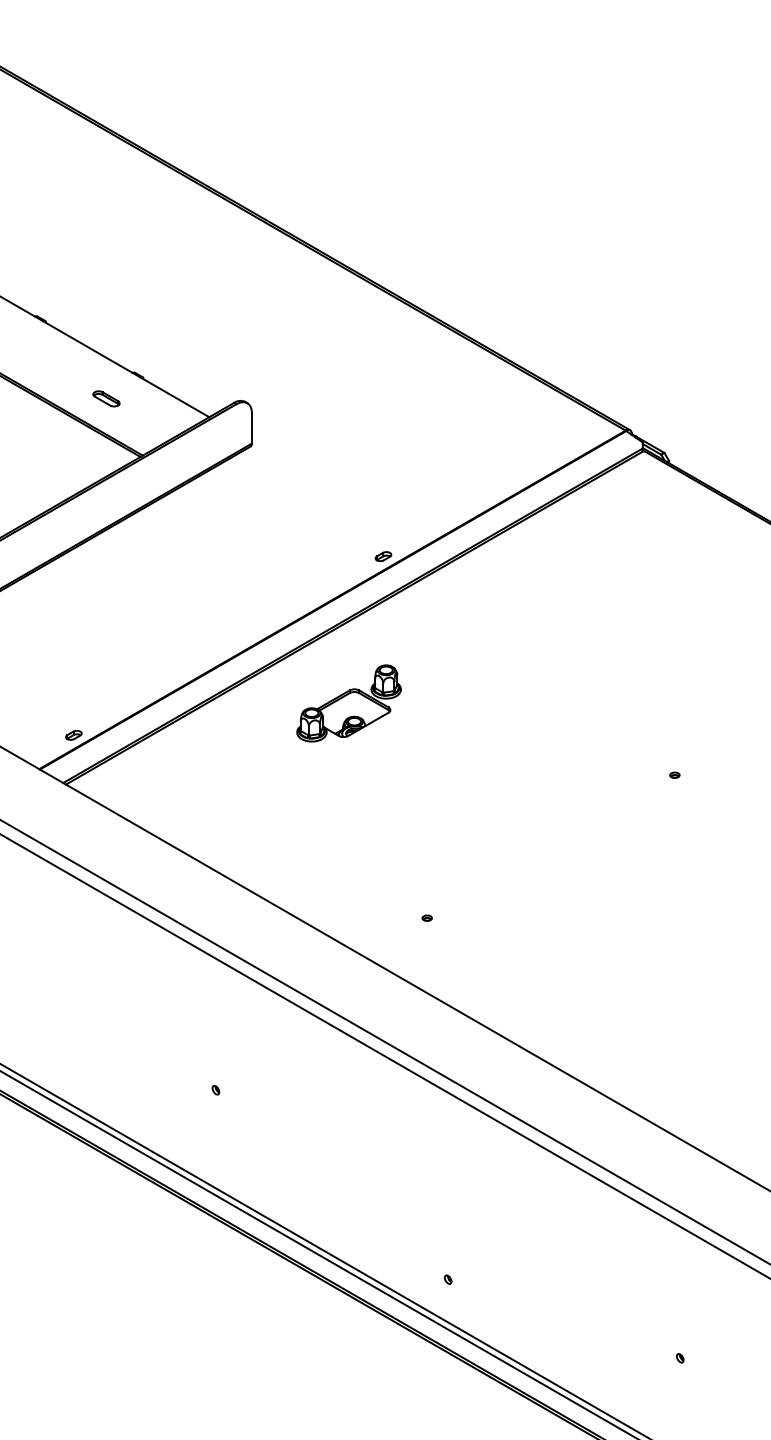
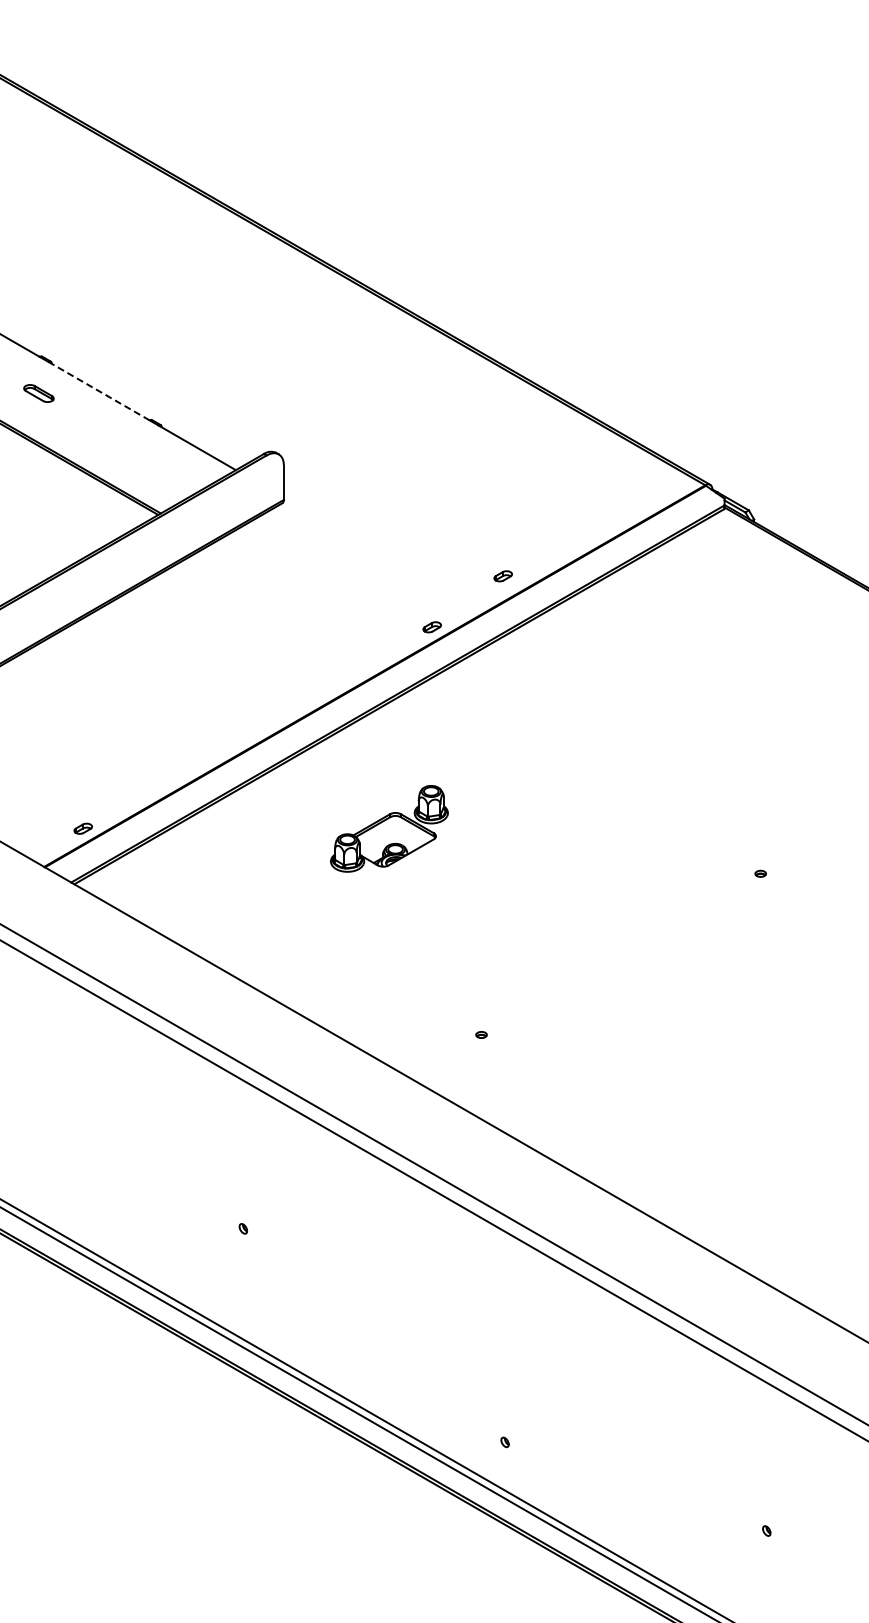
line: (88, 347) -> (99, 391), solid -> dashed
part: (106, 398) -> (38, 393), moved
part: (445, 511) -> (502, 576), added
part: (349, 703) -> (389, 828), moved

